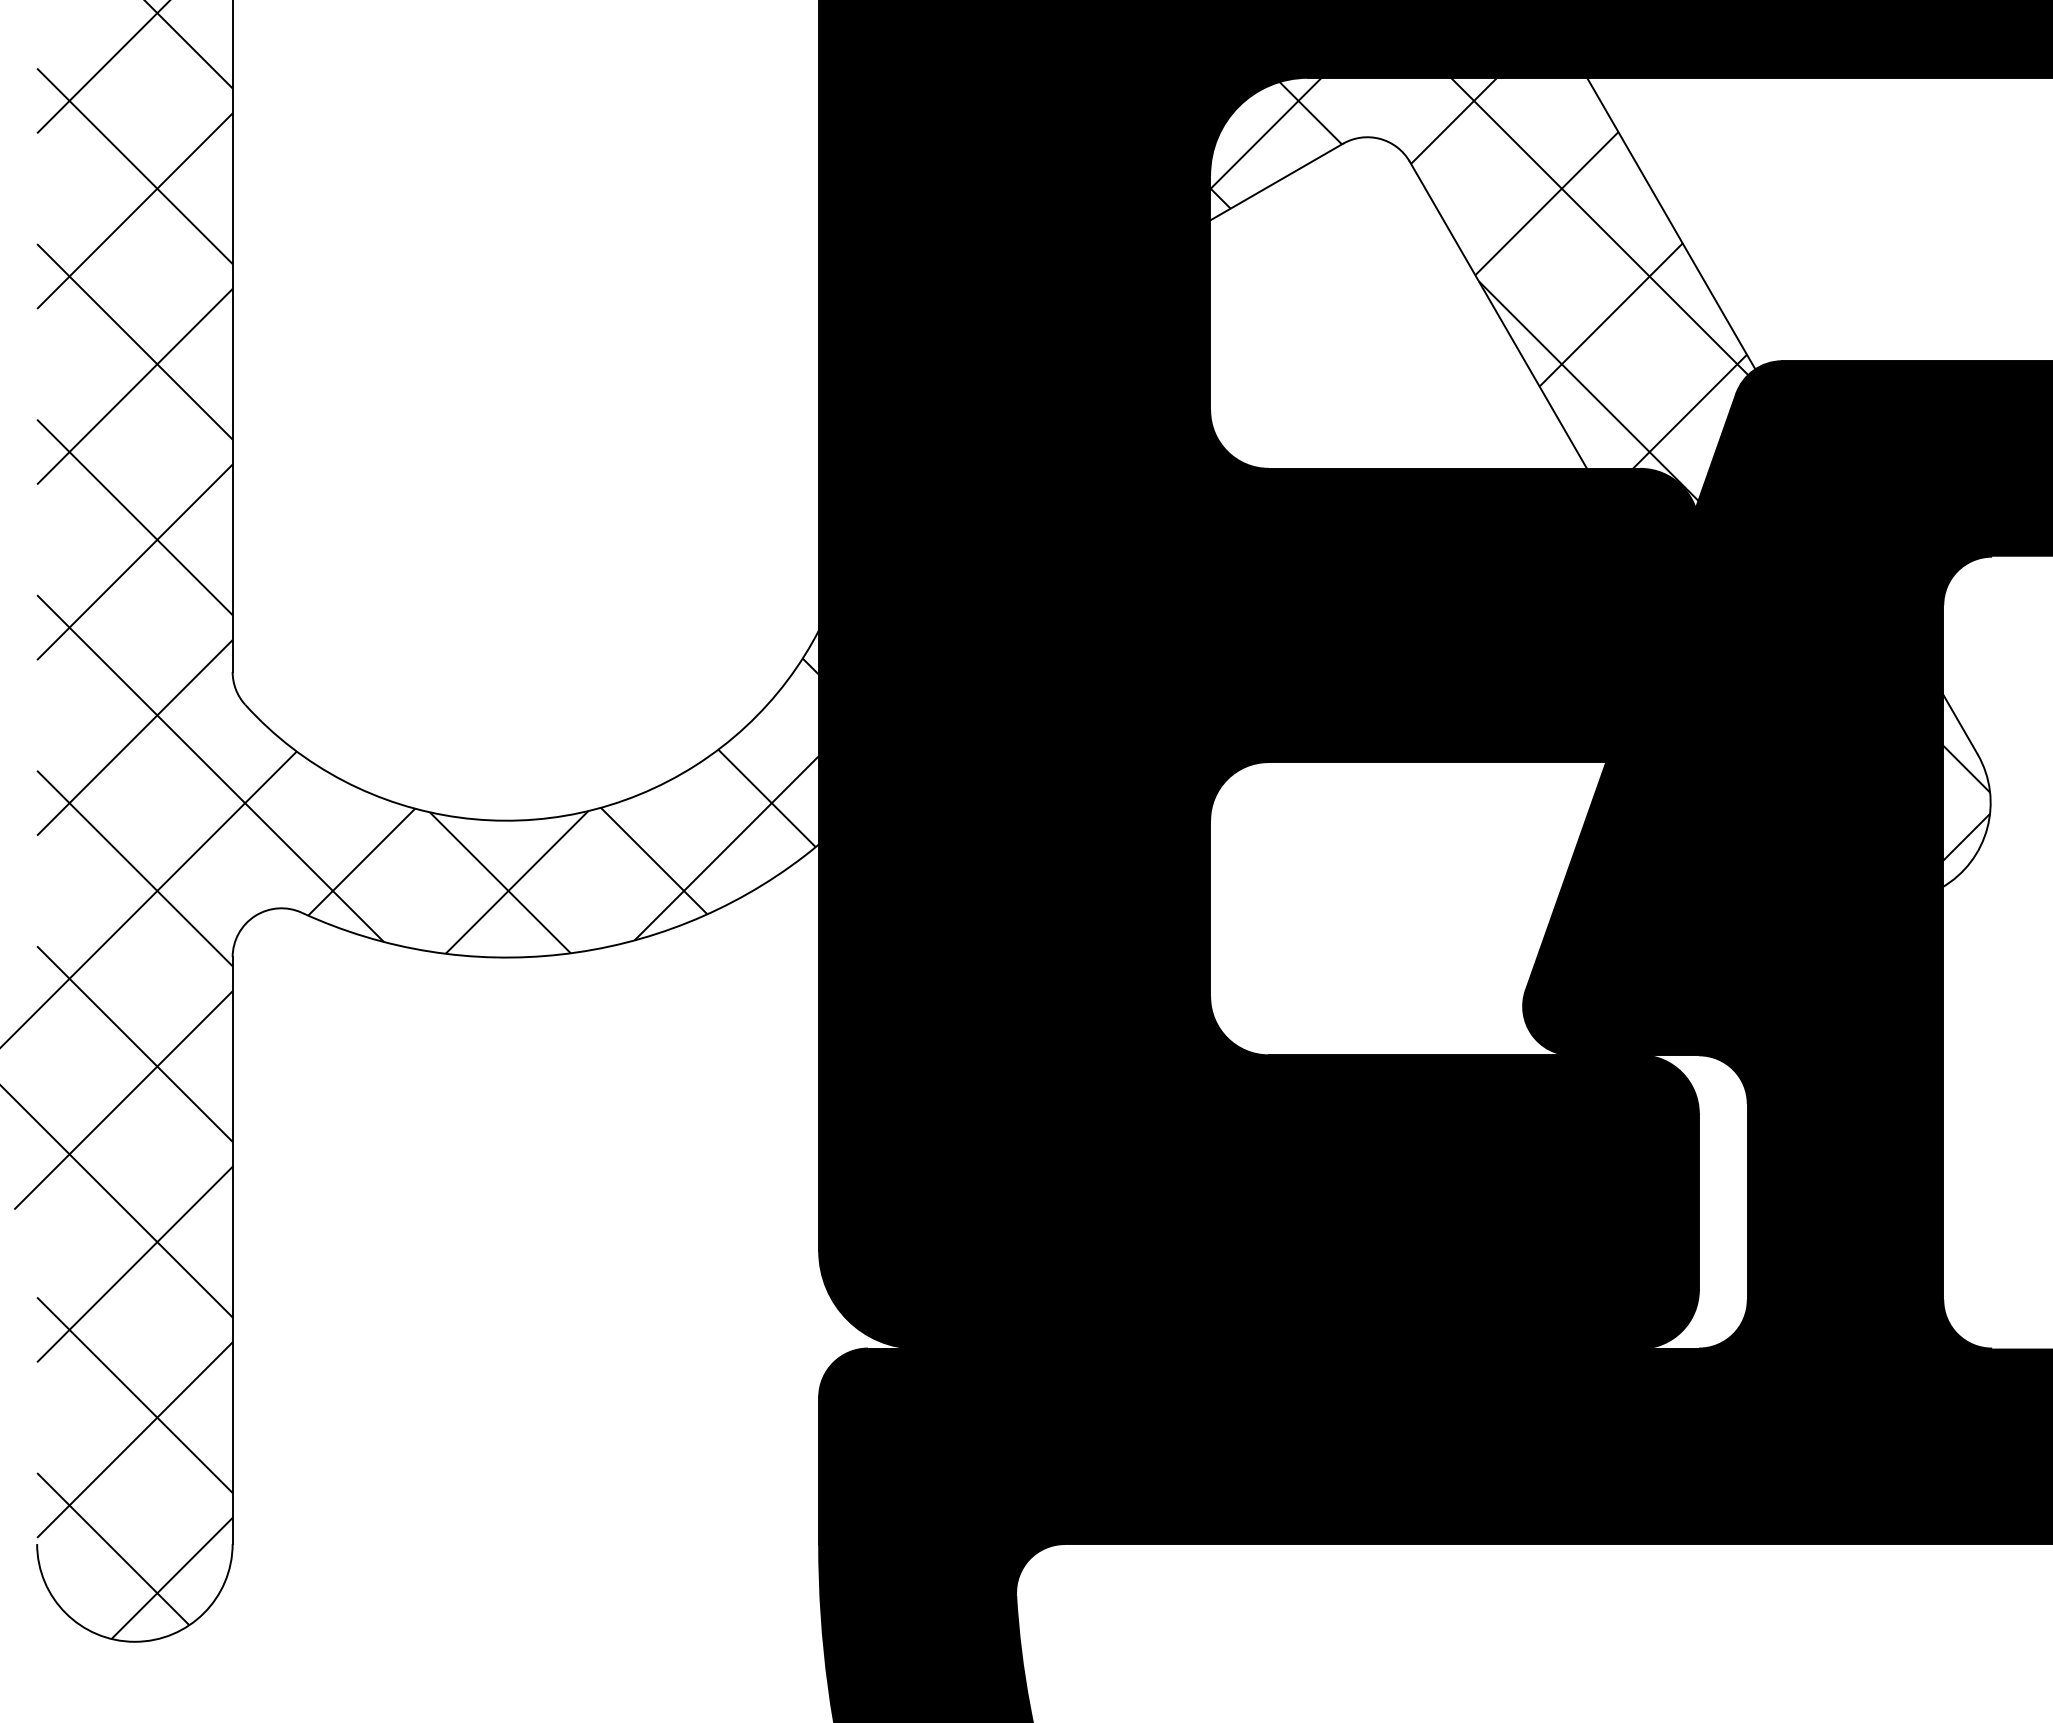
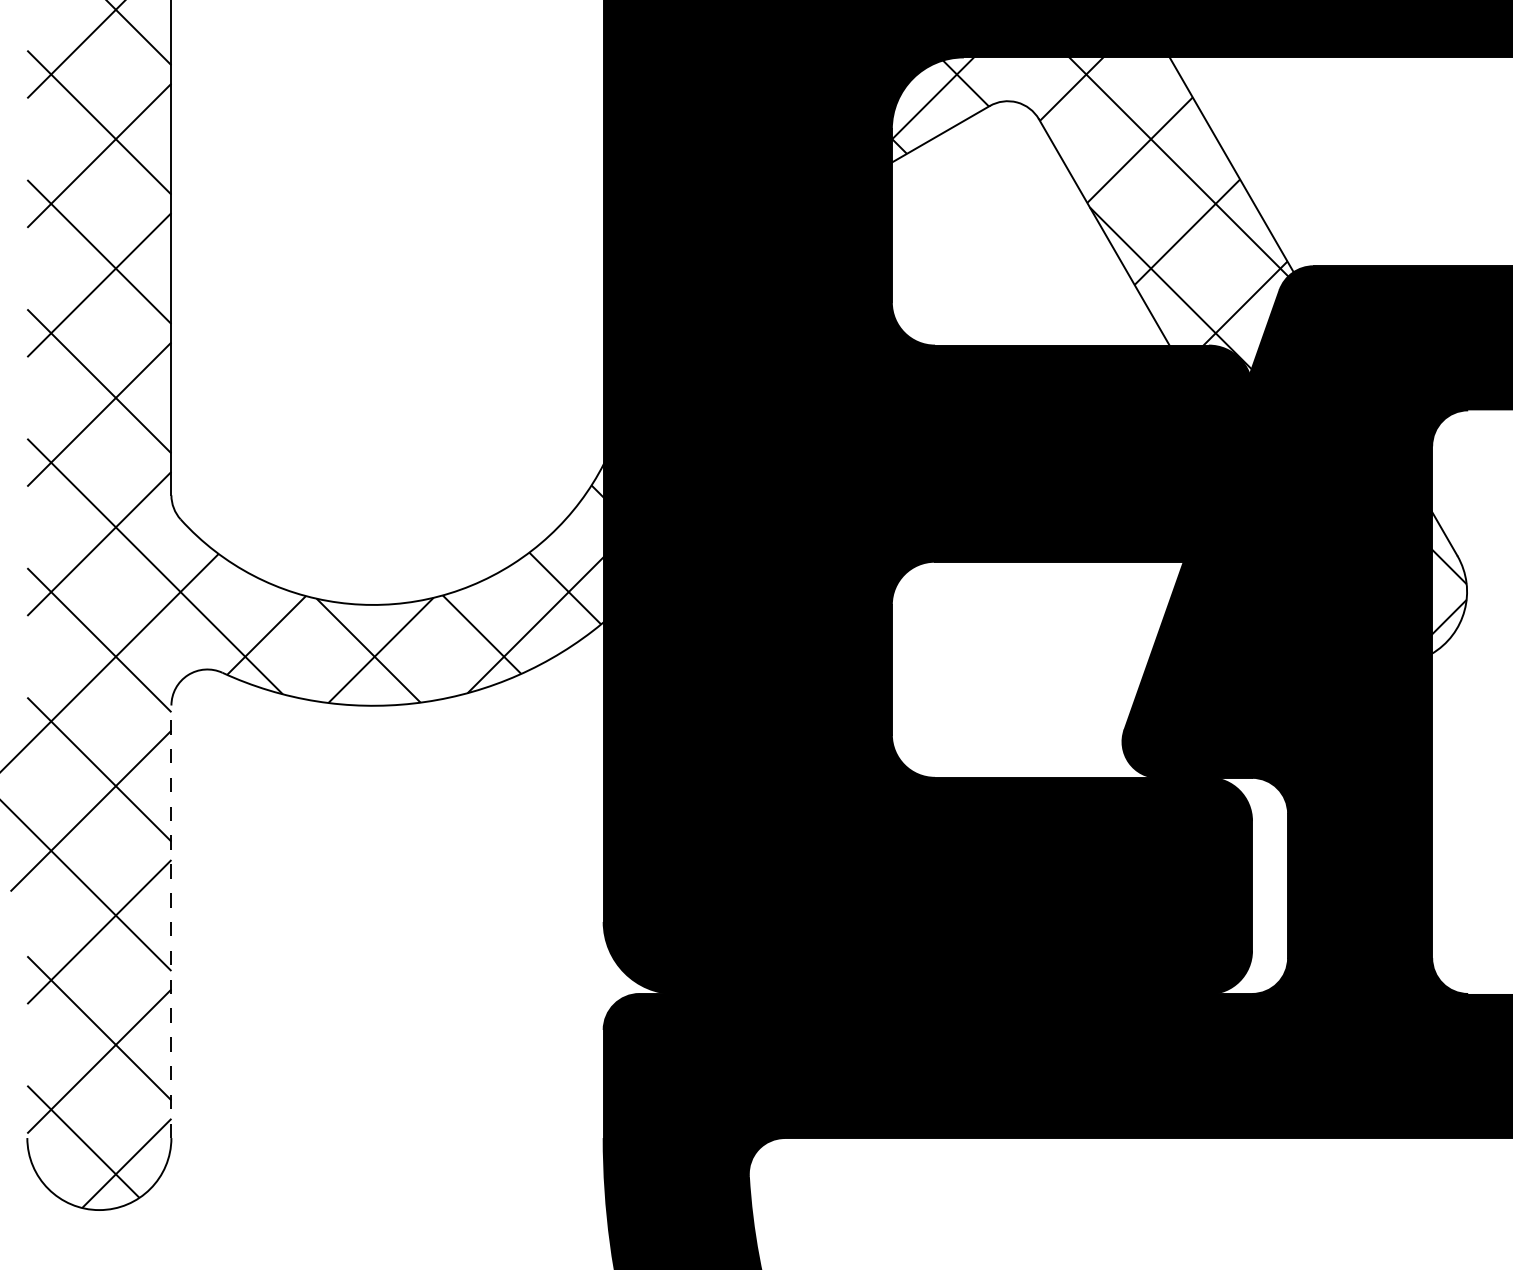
line: (232, 1250) -> (171, 921), solid -> dashed

